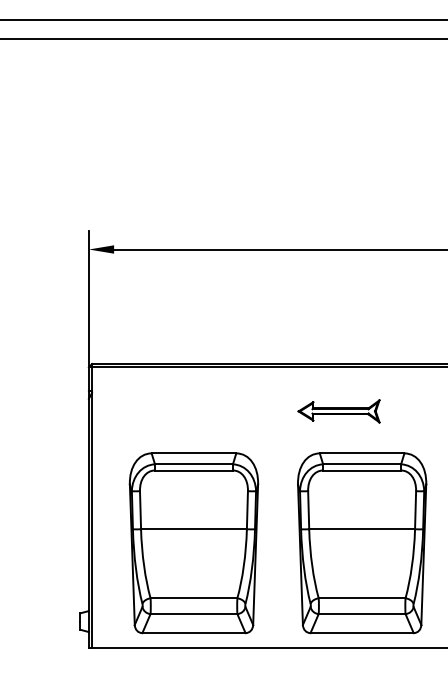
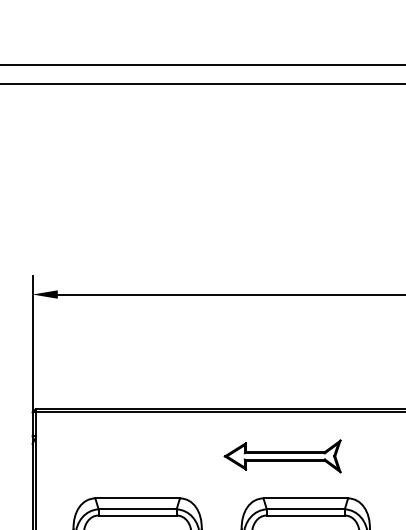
part: (338, 411) -> (282, 456), size x1.43

